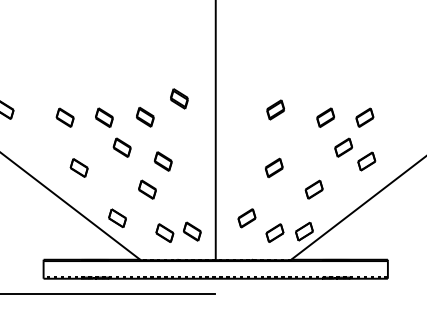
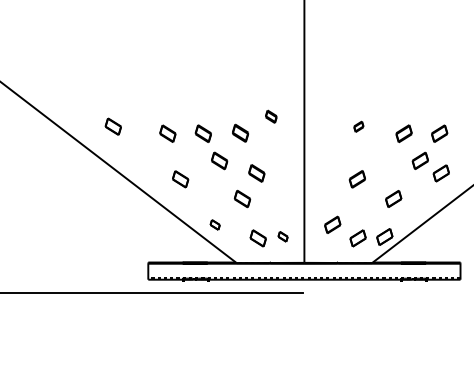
part: (178, 98) -> (270, 116), size x0.7
part: (275, 109) -> (358, 126), size x0.6
part: (116, 217) -> (214, 224), size x0.6
part: (191, 231) -> (282, 236), size x0.6

